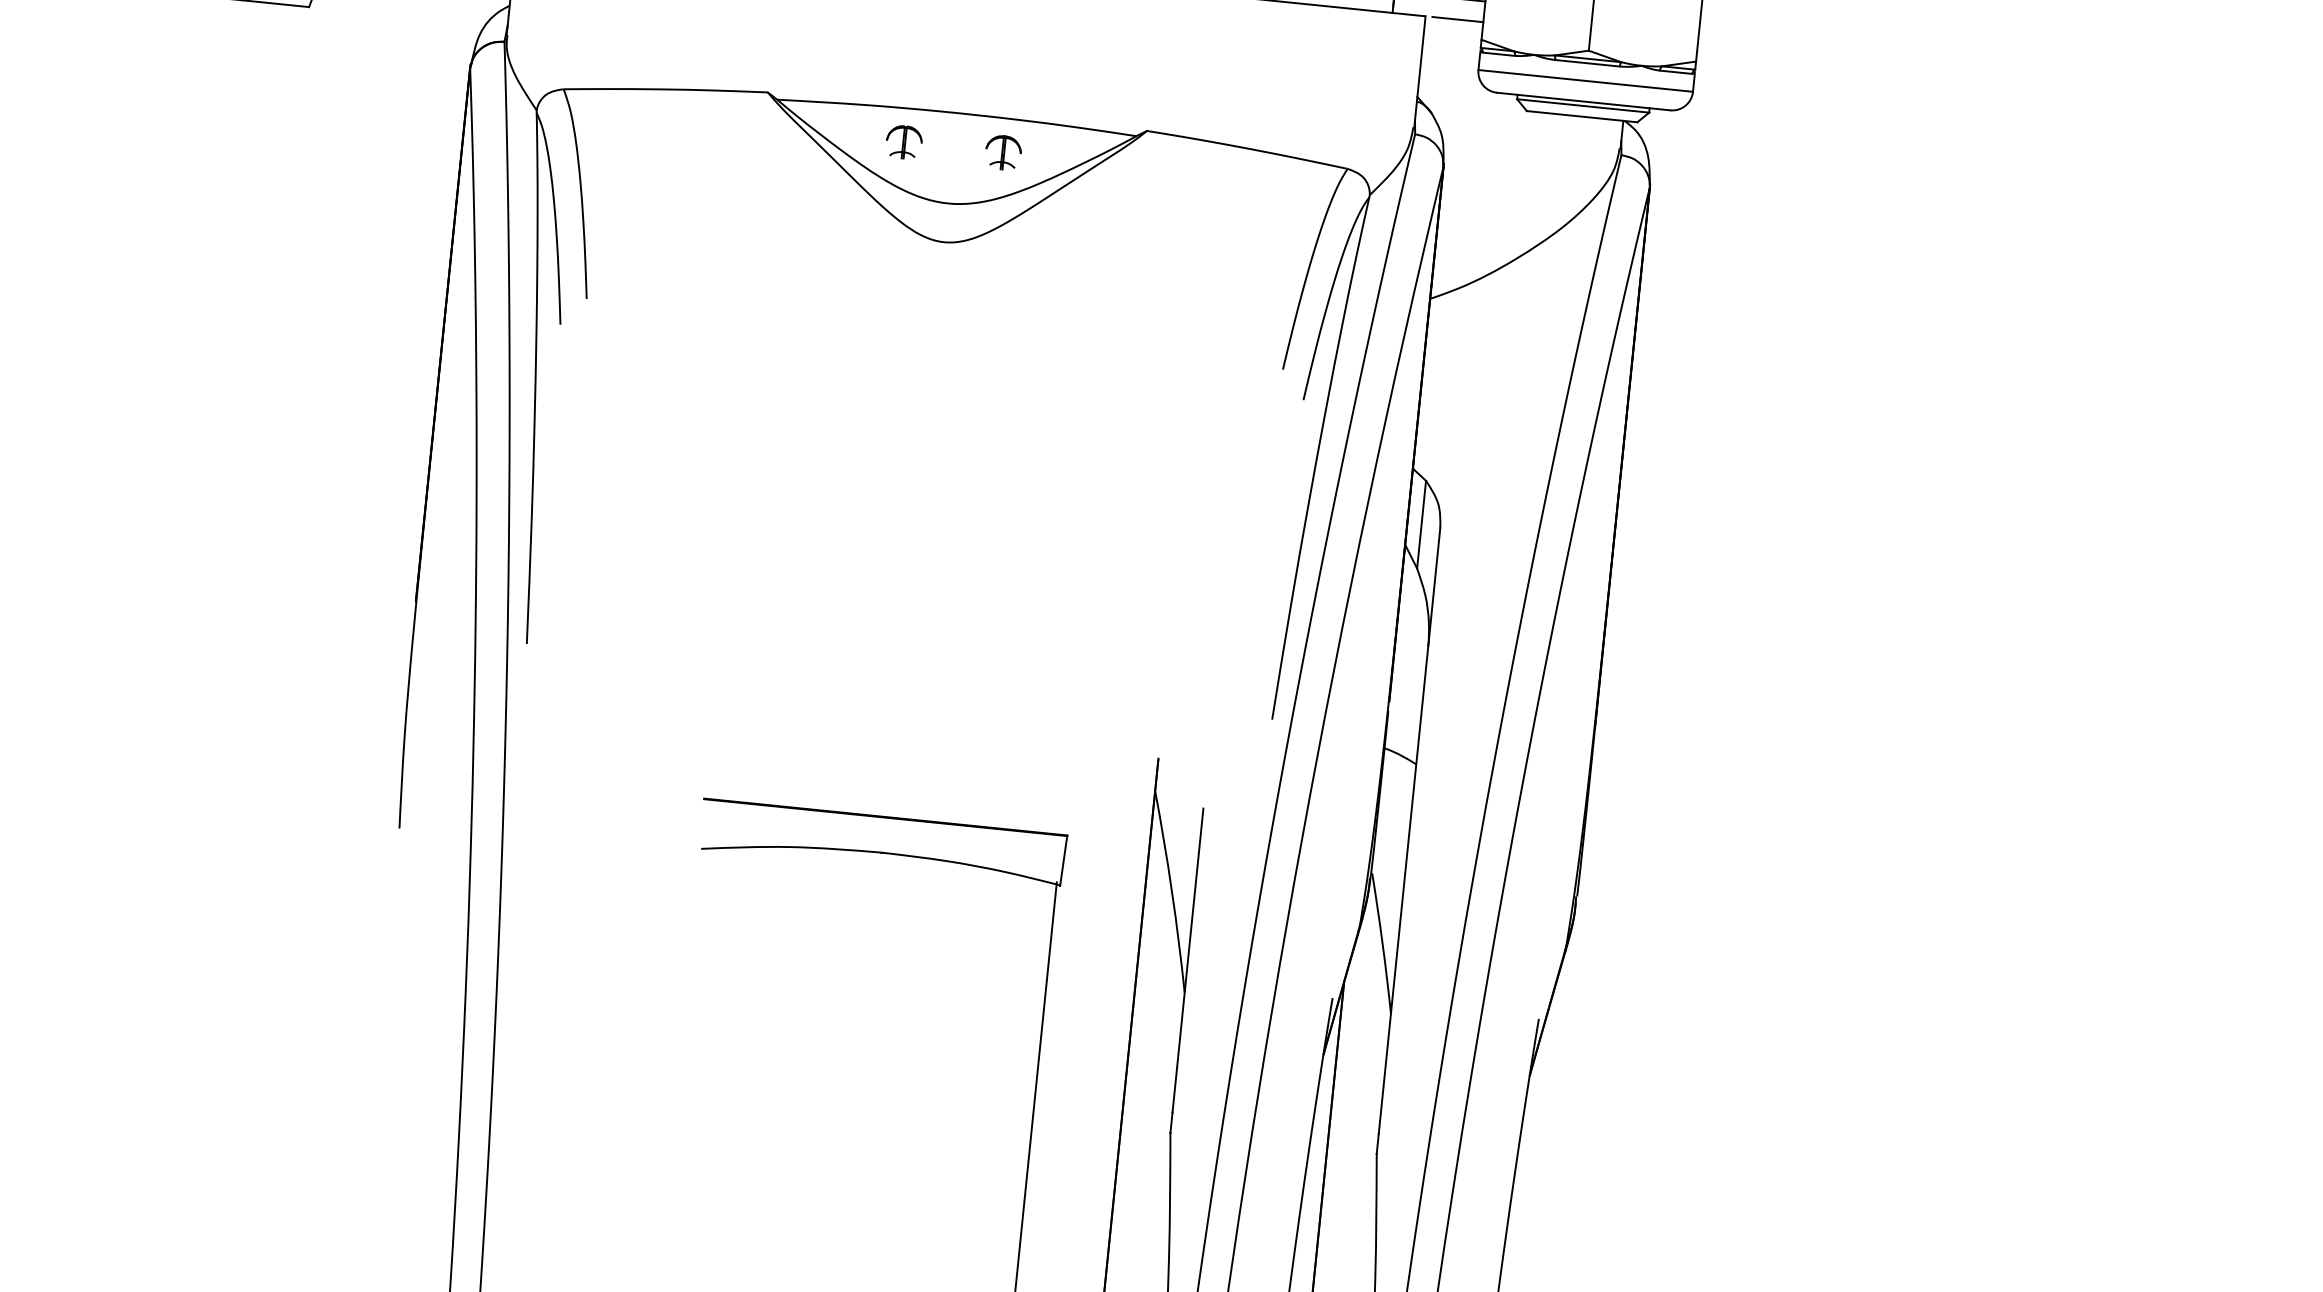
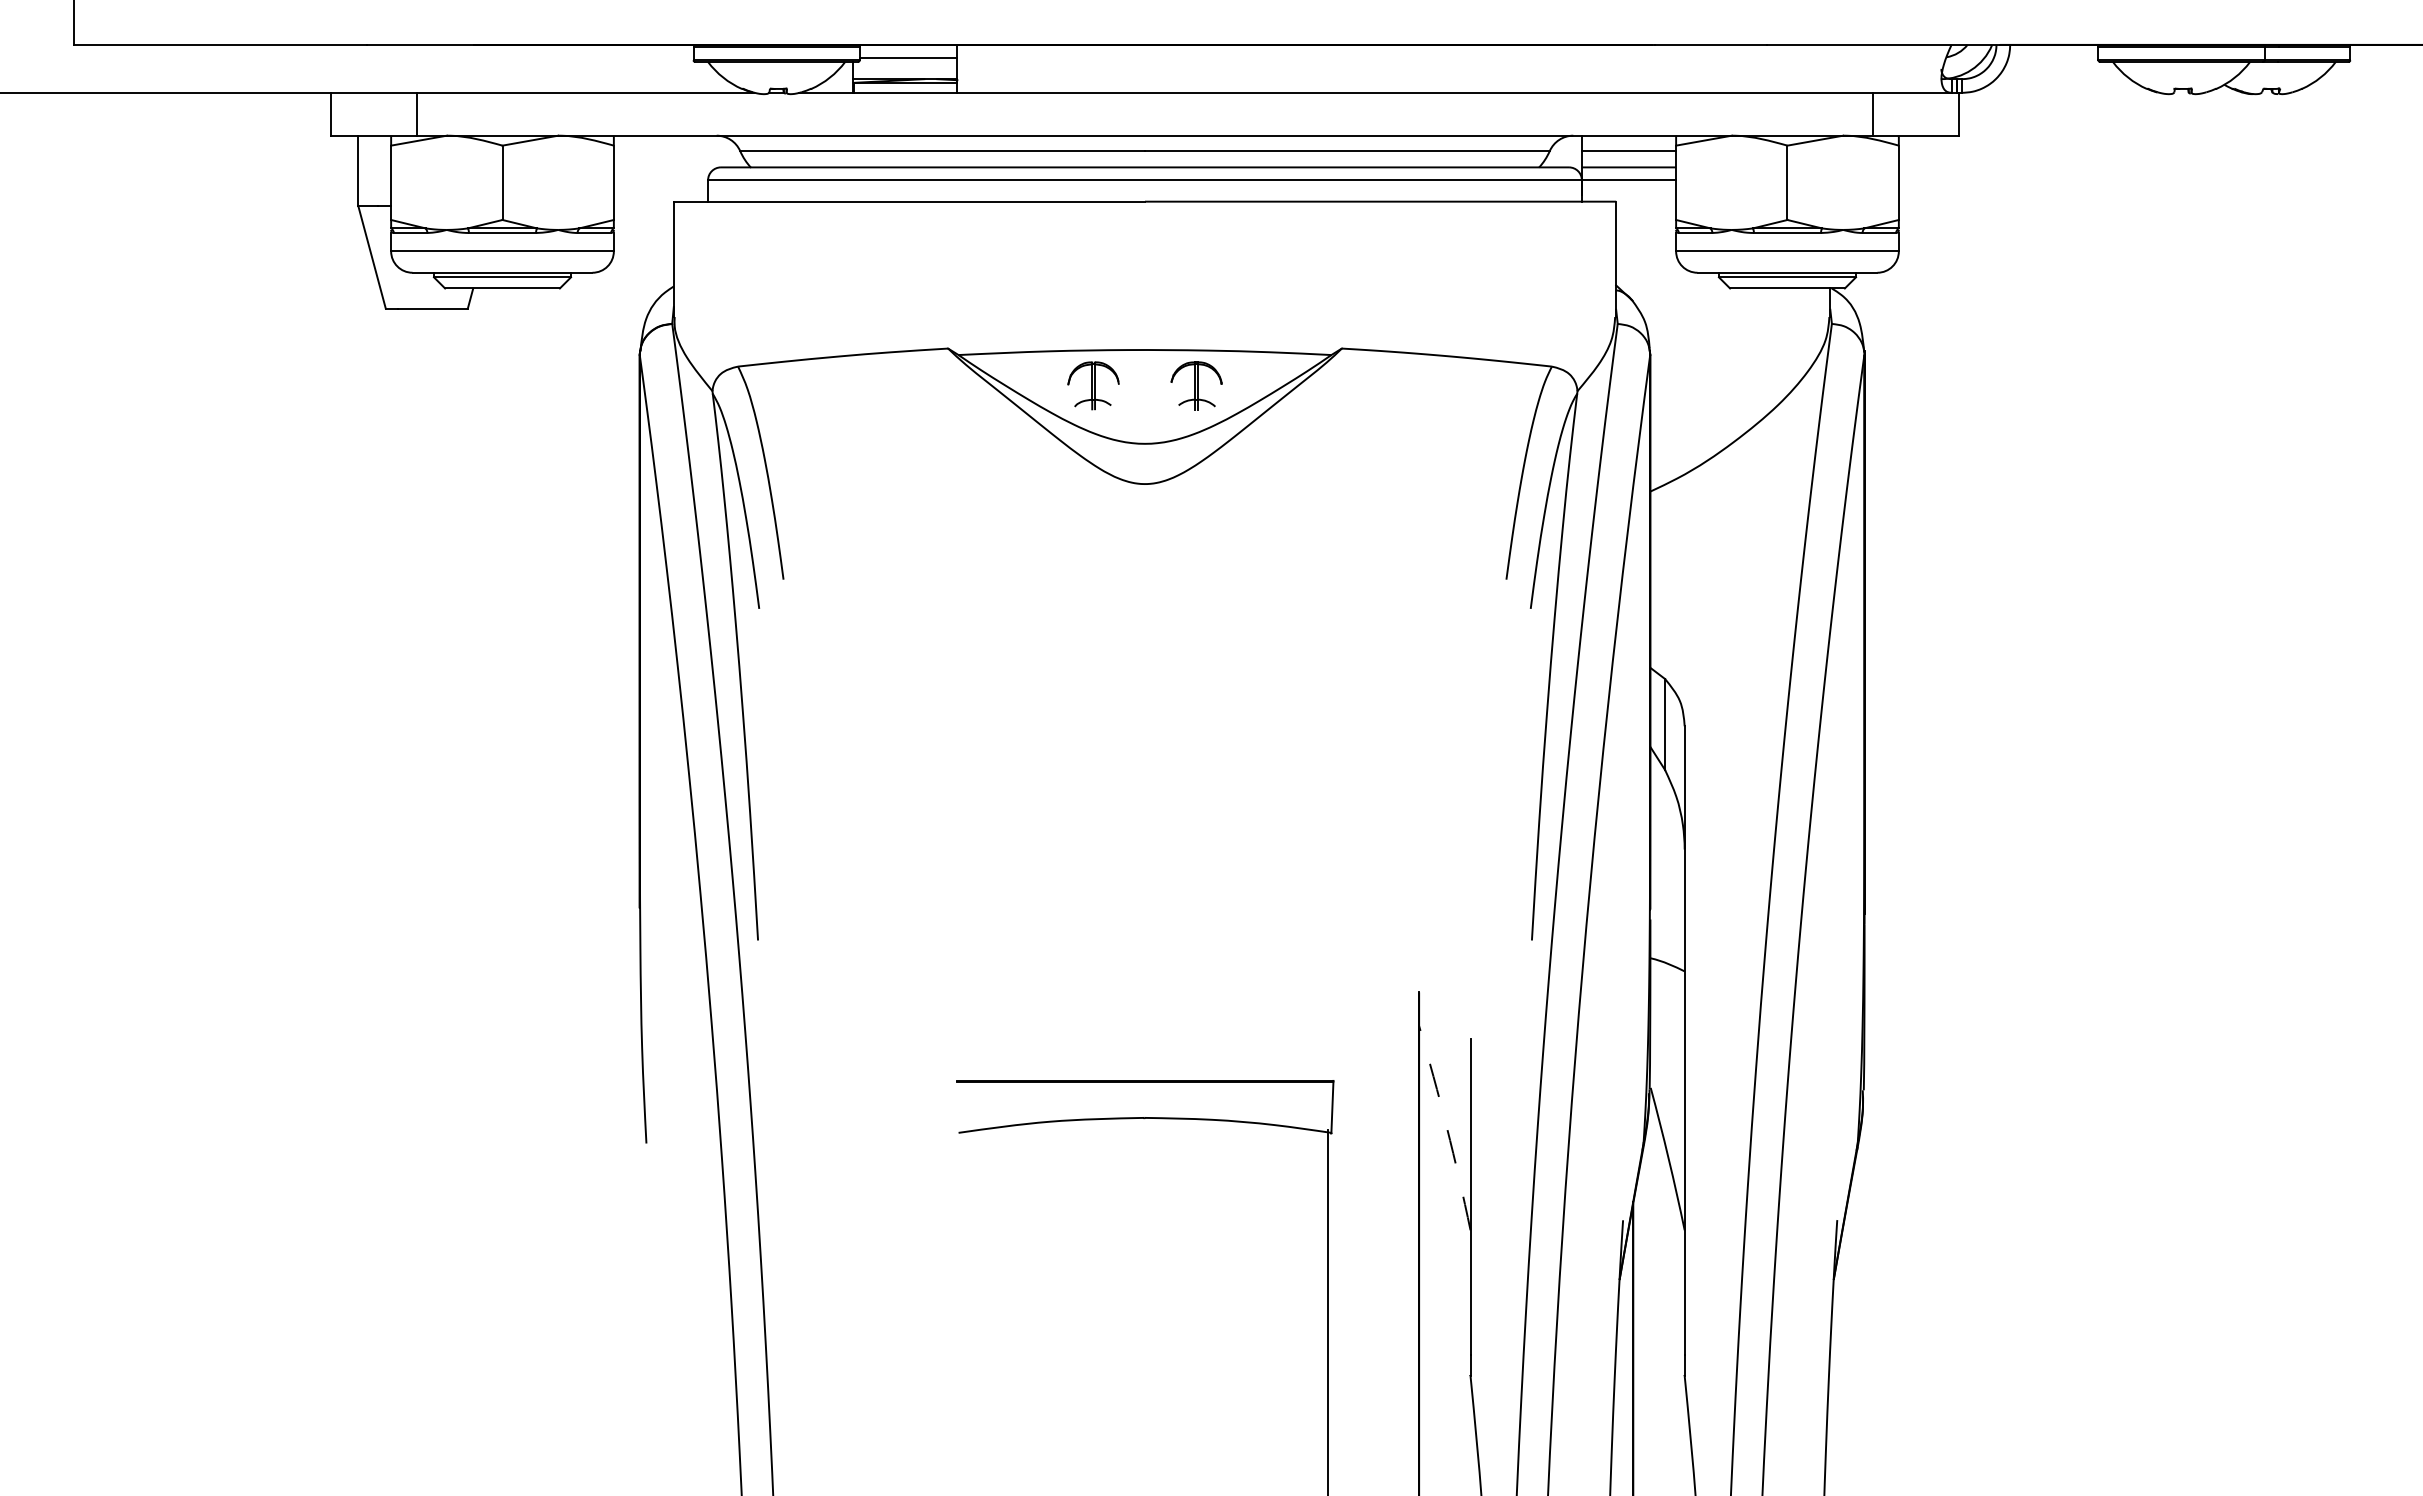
line: (1457, 19) -> (1649, 201), removed
part: (904, 142) -> (1093, 385), size x1.4
part: (1003, 152) -> (1196, 385), size x1.4
arc: (1171, 891) -> (1446, 1127), solid -> dashed

